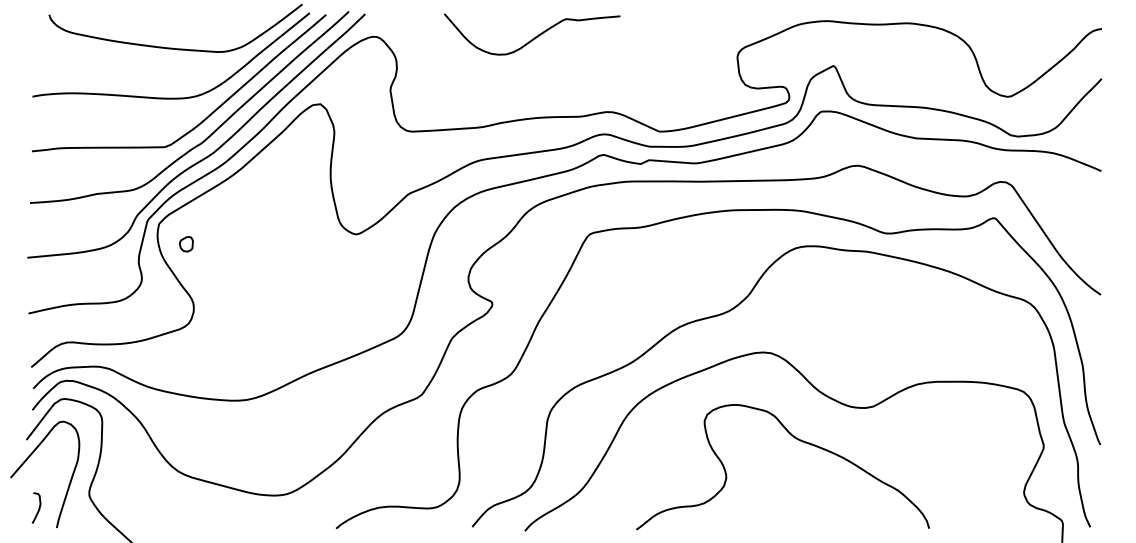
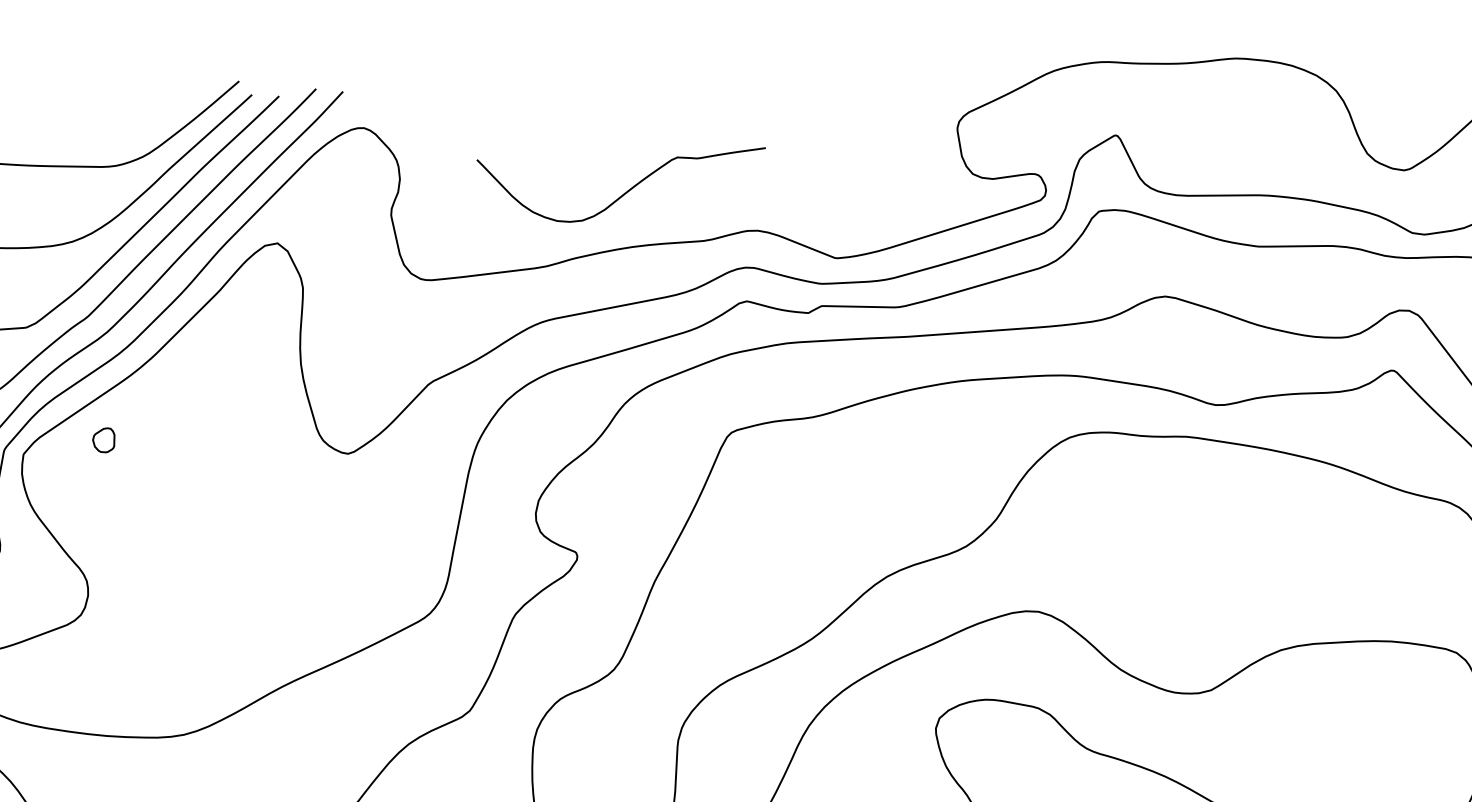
curve: (535, 36) -> (628, 188), moved
part: (185, 244) -> (102, 440), moved

